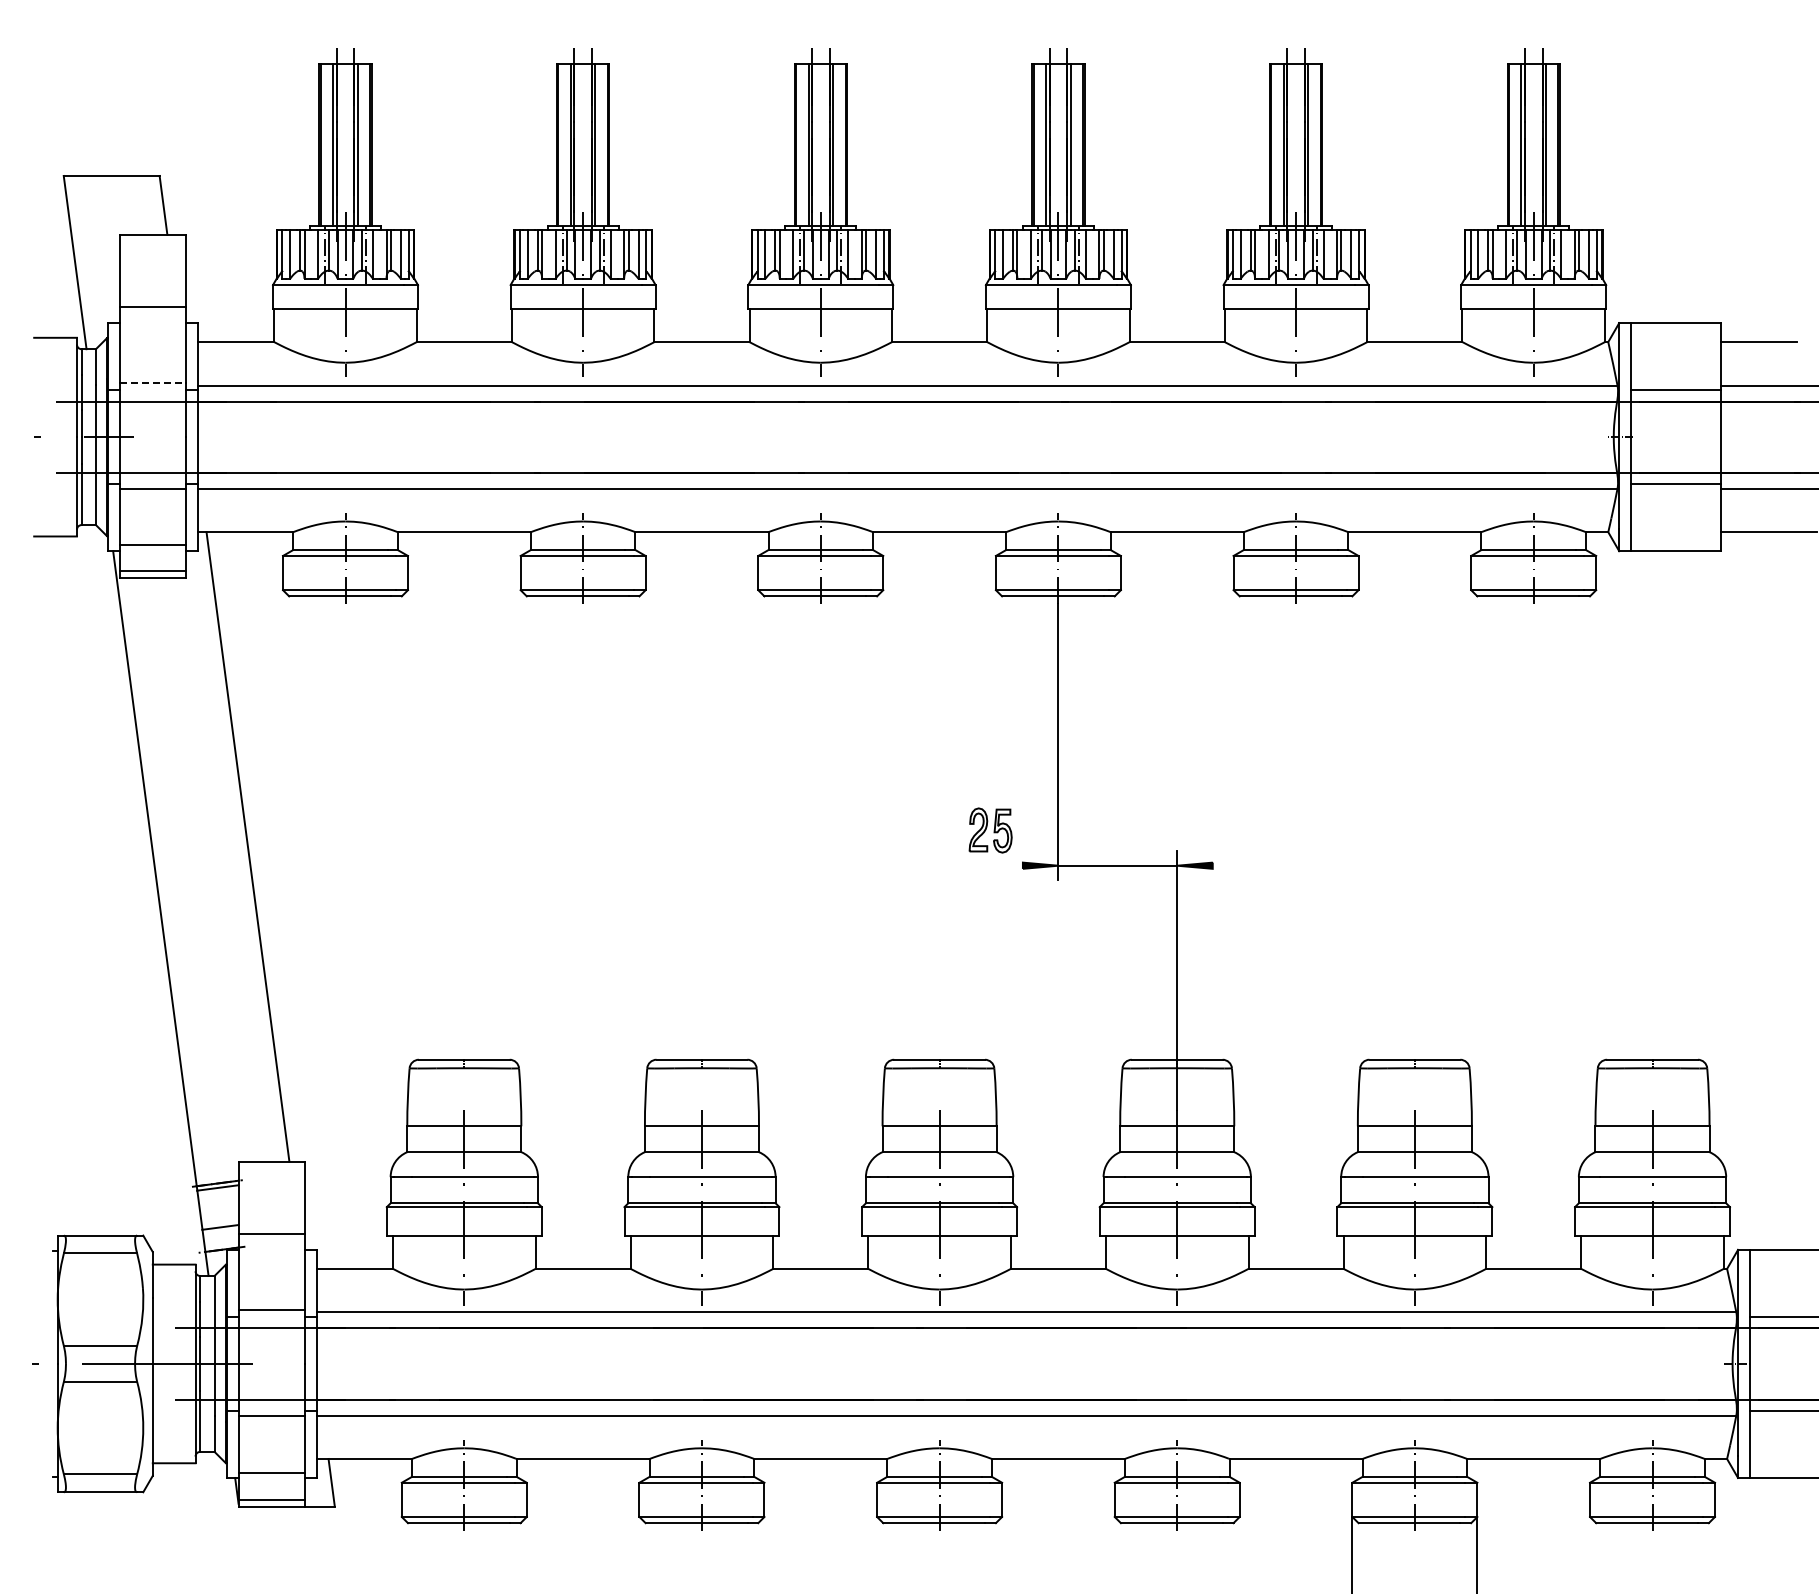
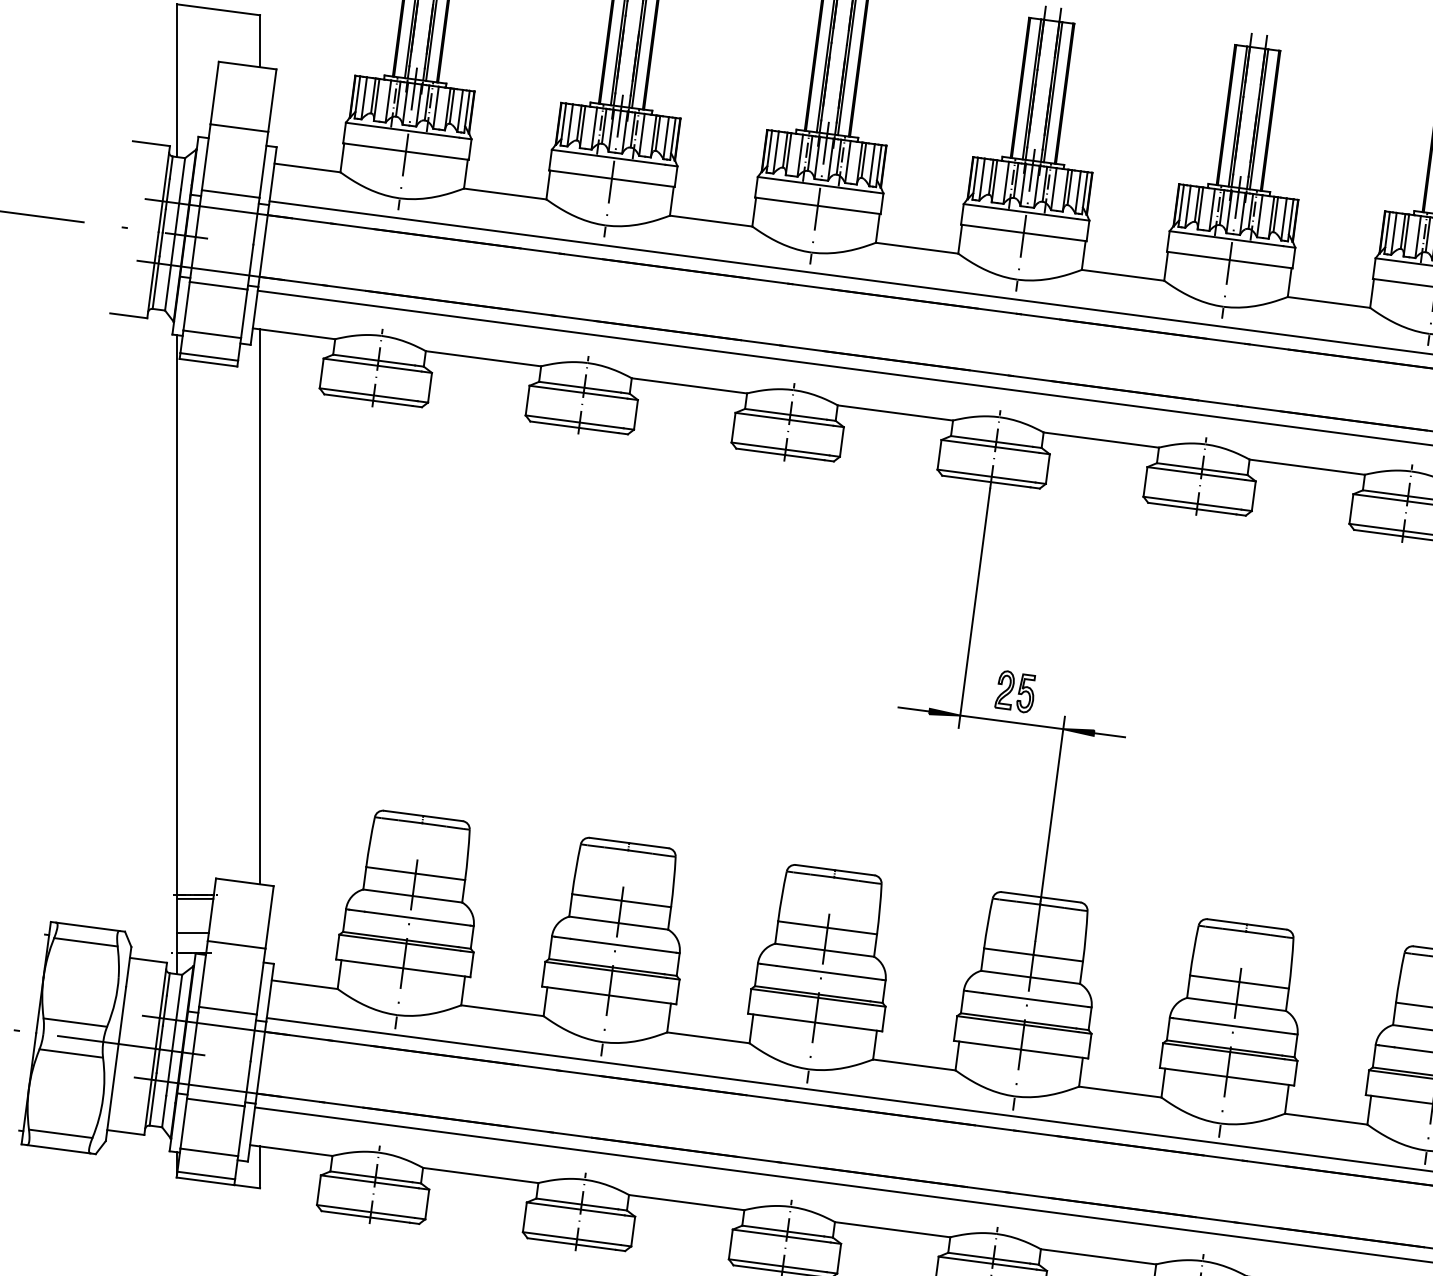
line: (153, 383) -> (231, 194), dashed -> solid
part: (990, 830) -> (1015, 691), moved
line: (1004, 865) -> (913, 709), added
line: (1230, 865) -> (1109, 735), added

